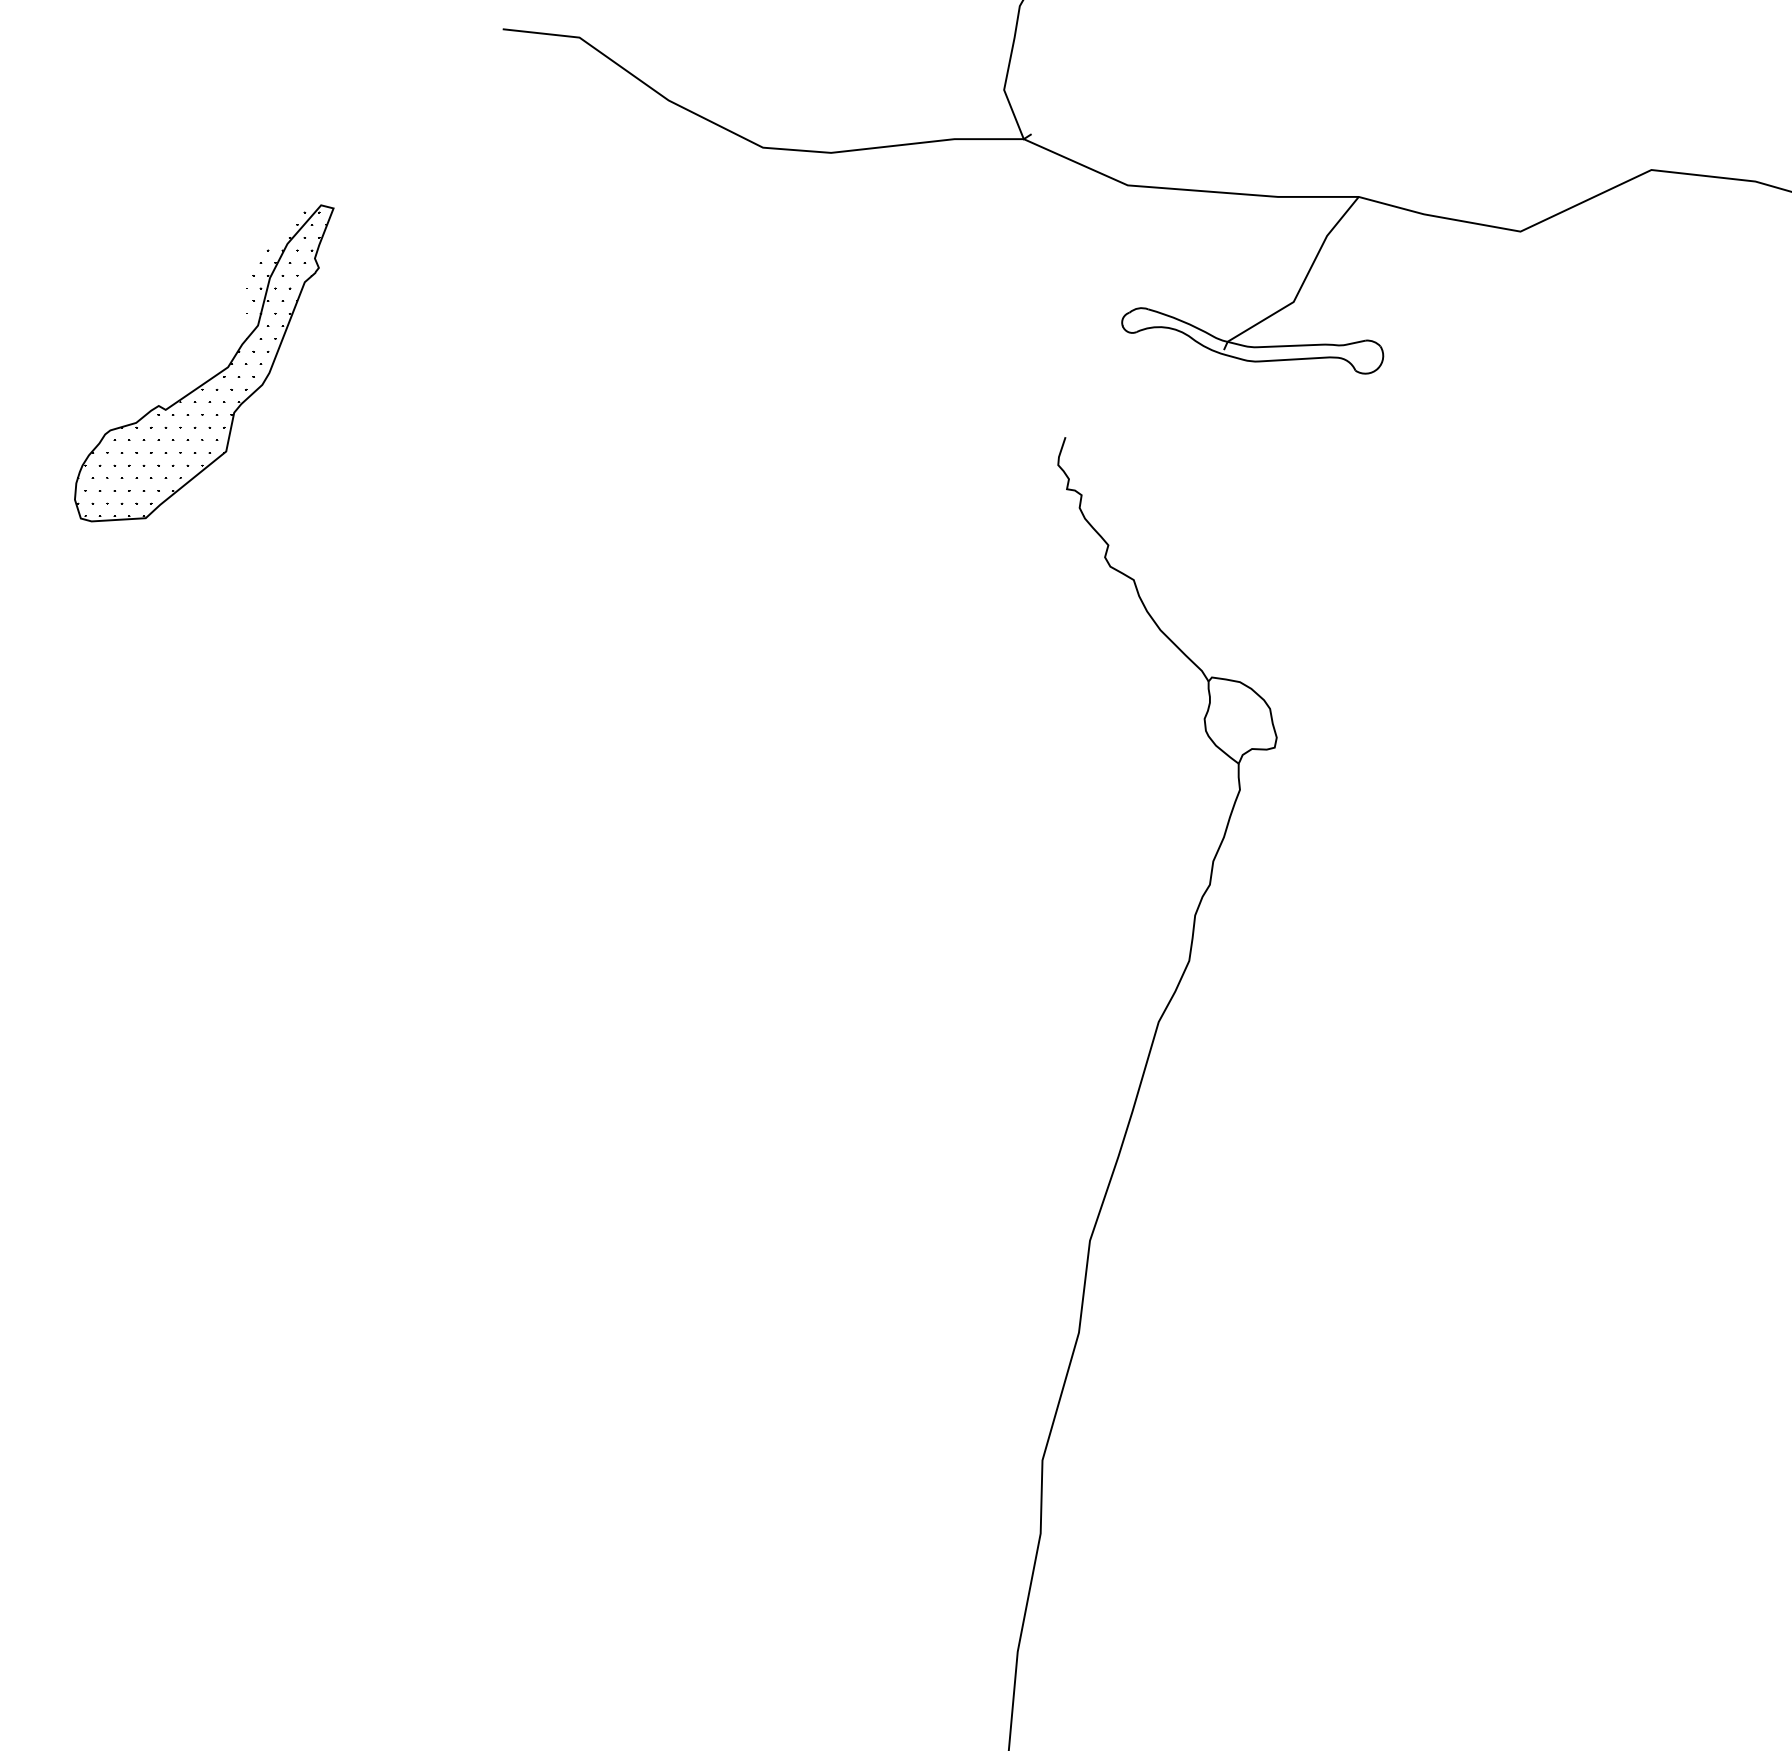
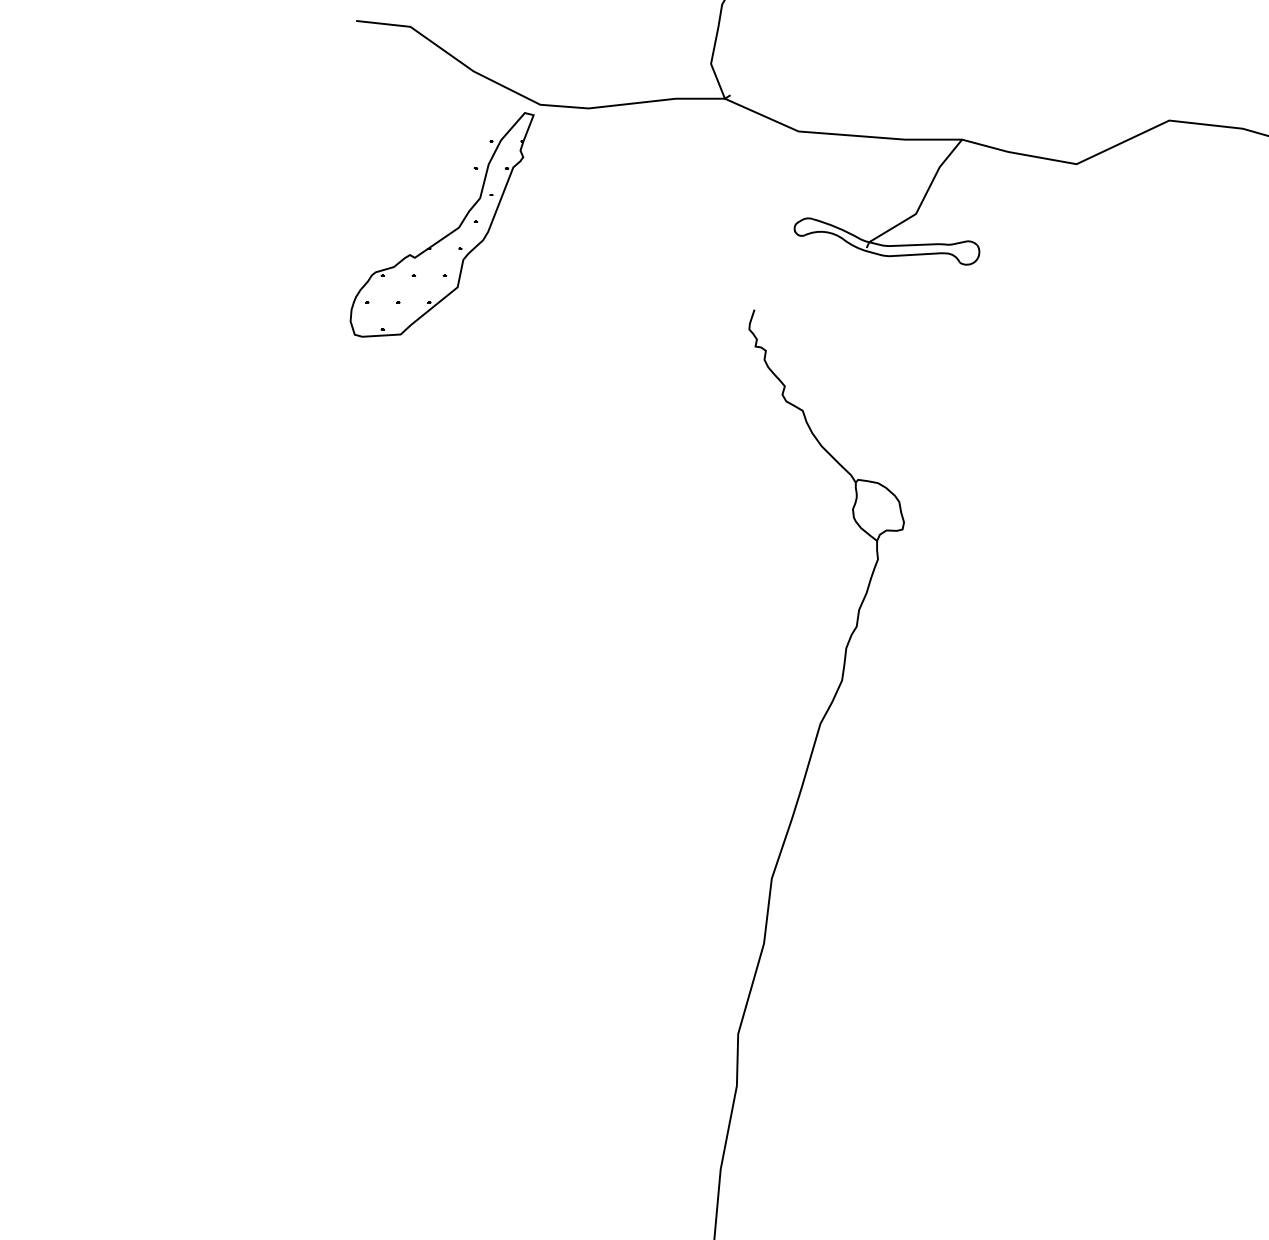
part: (212, 376) -> (447, 234), moved

